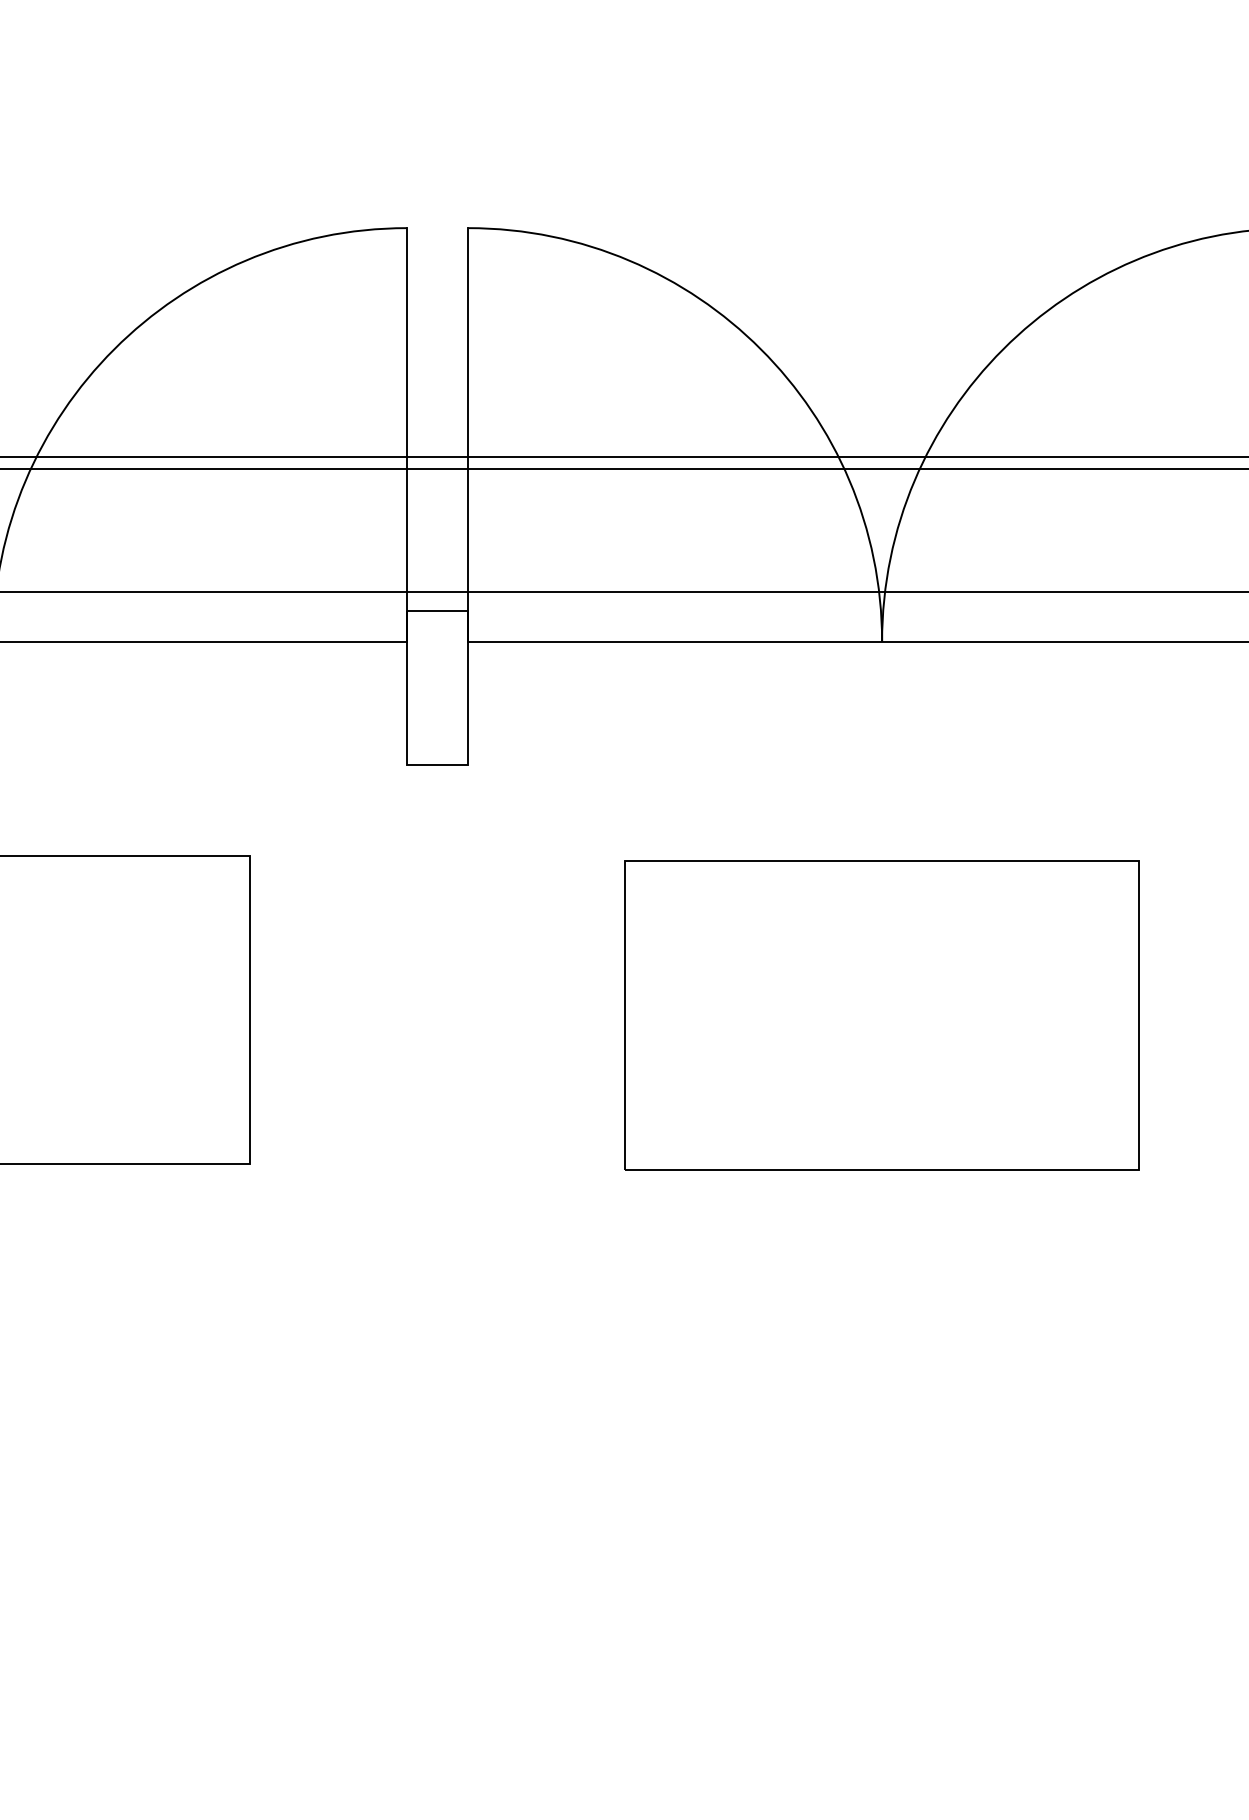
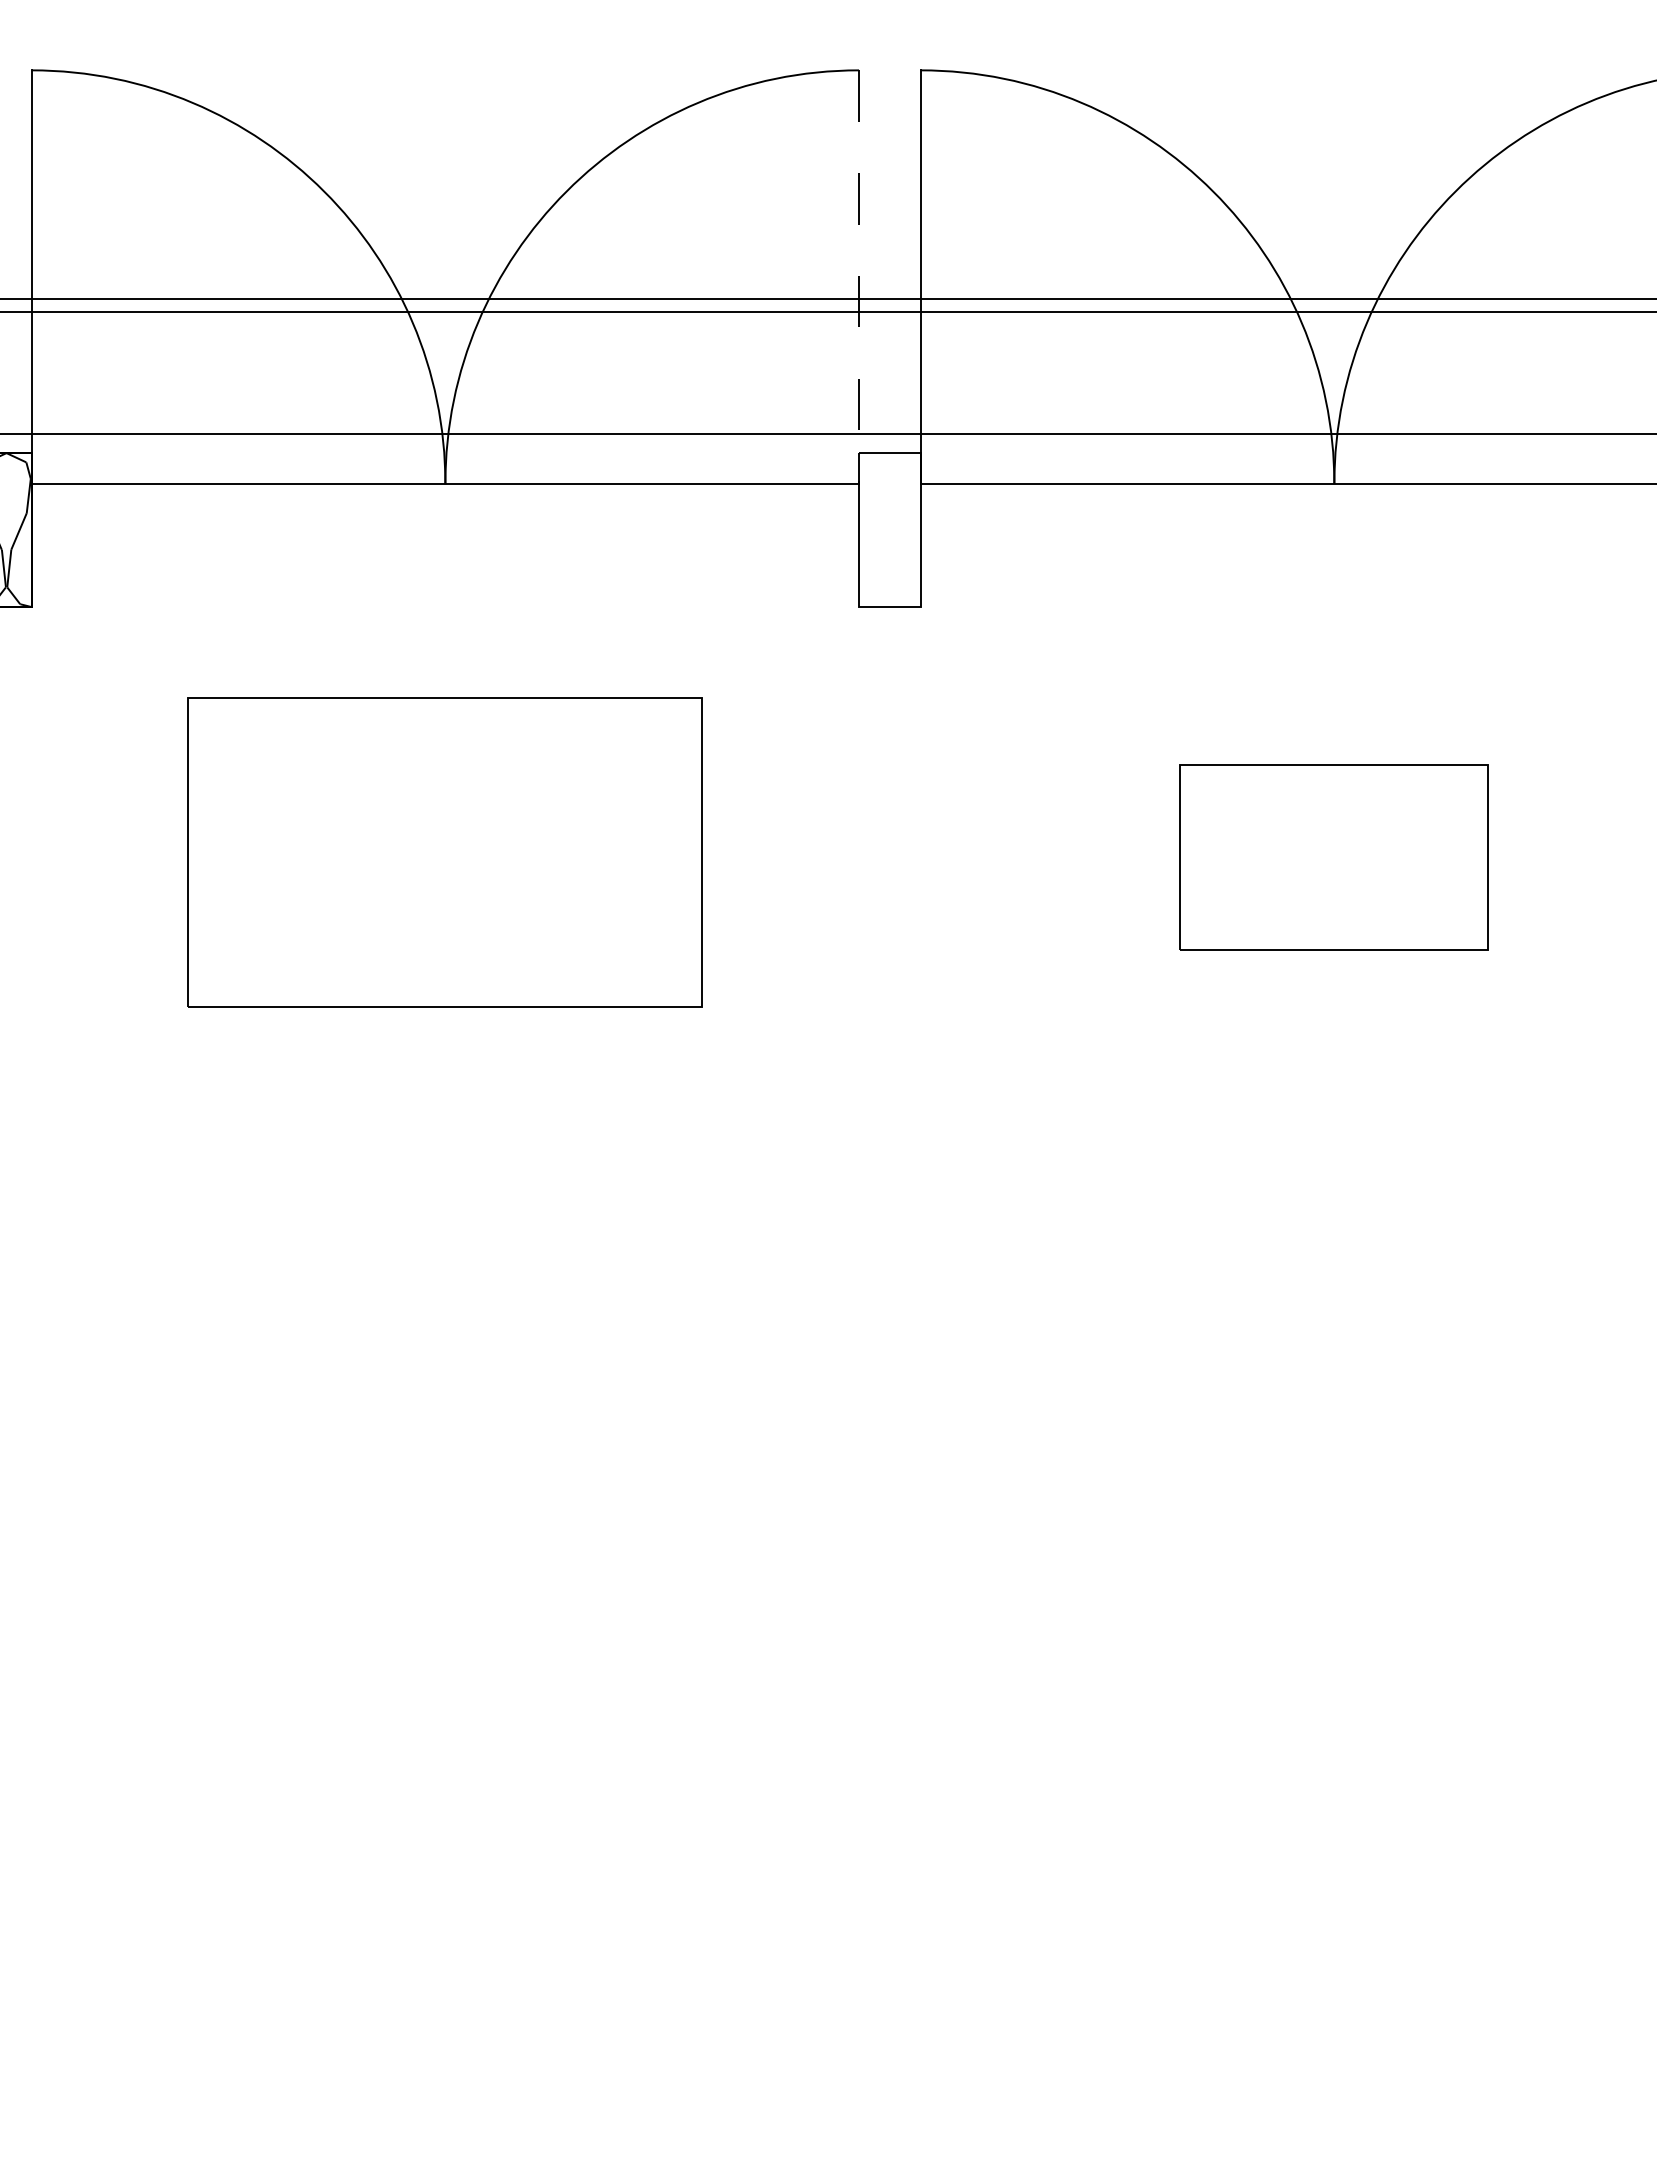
line: (407, 435) -> (859, 277), solid -> dashed
part: (881, 1015) -> (1333, 857), size x0.6

